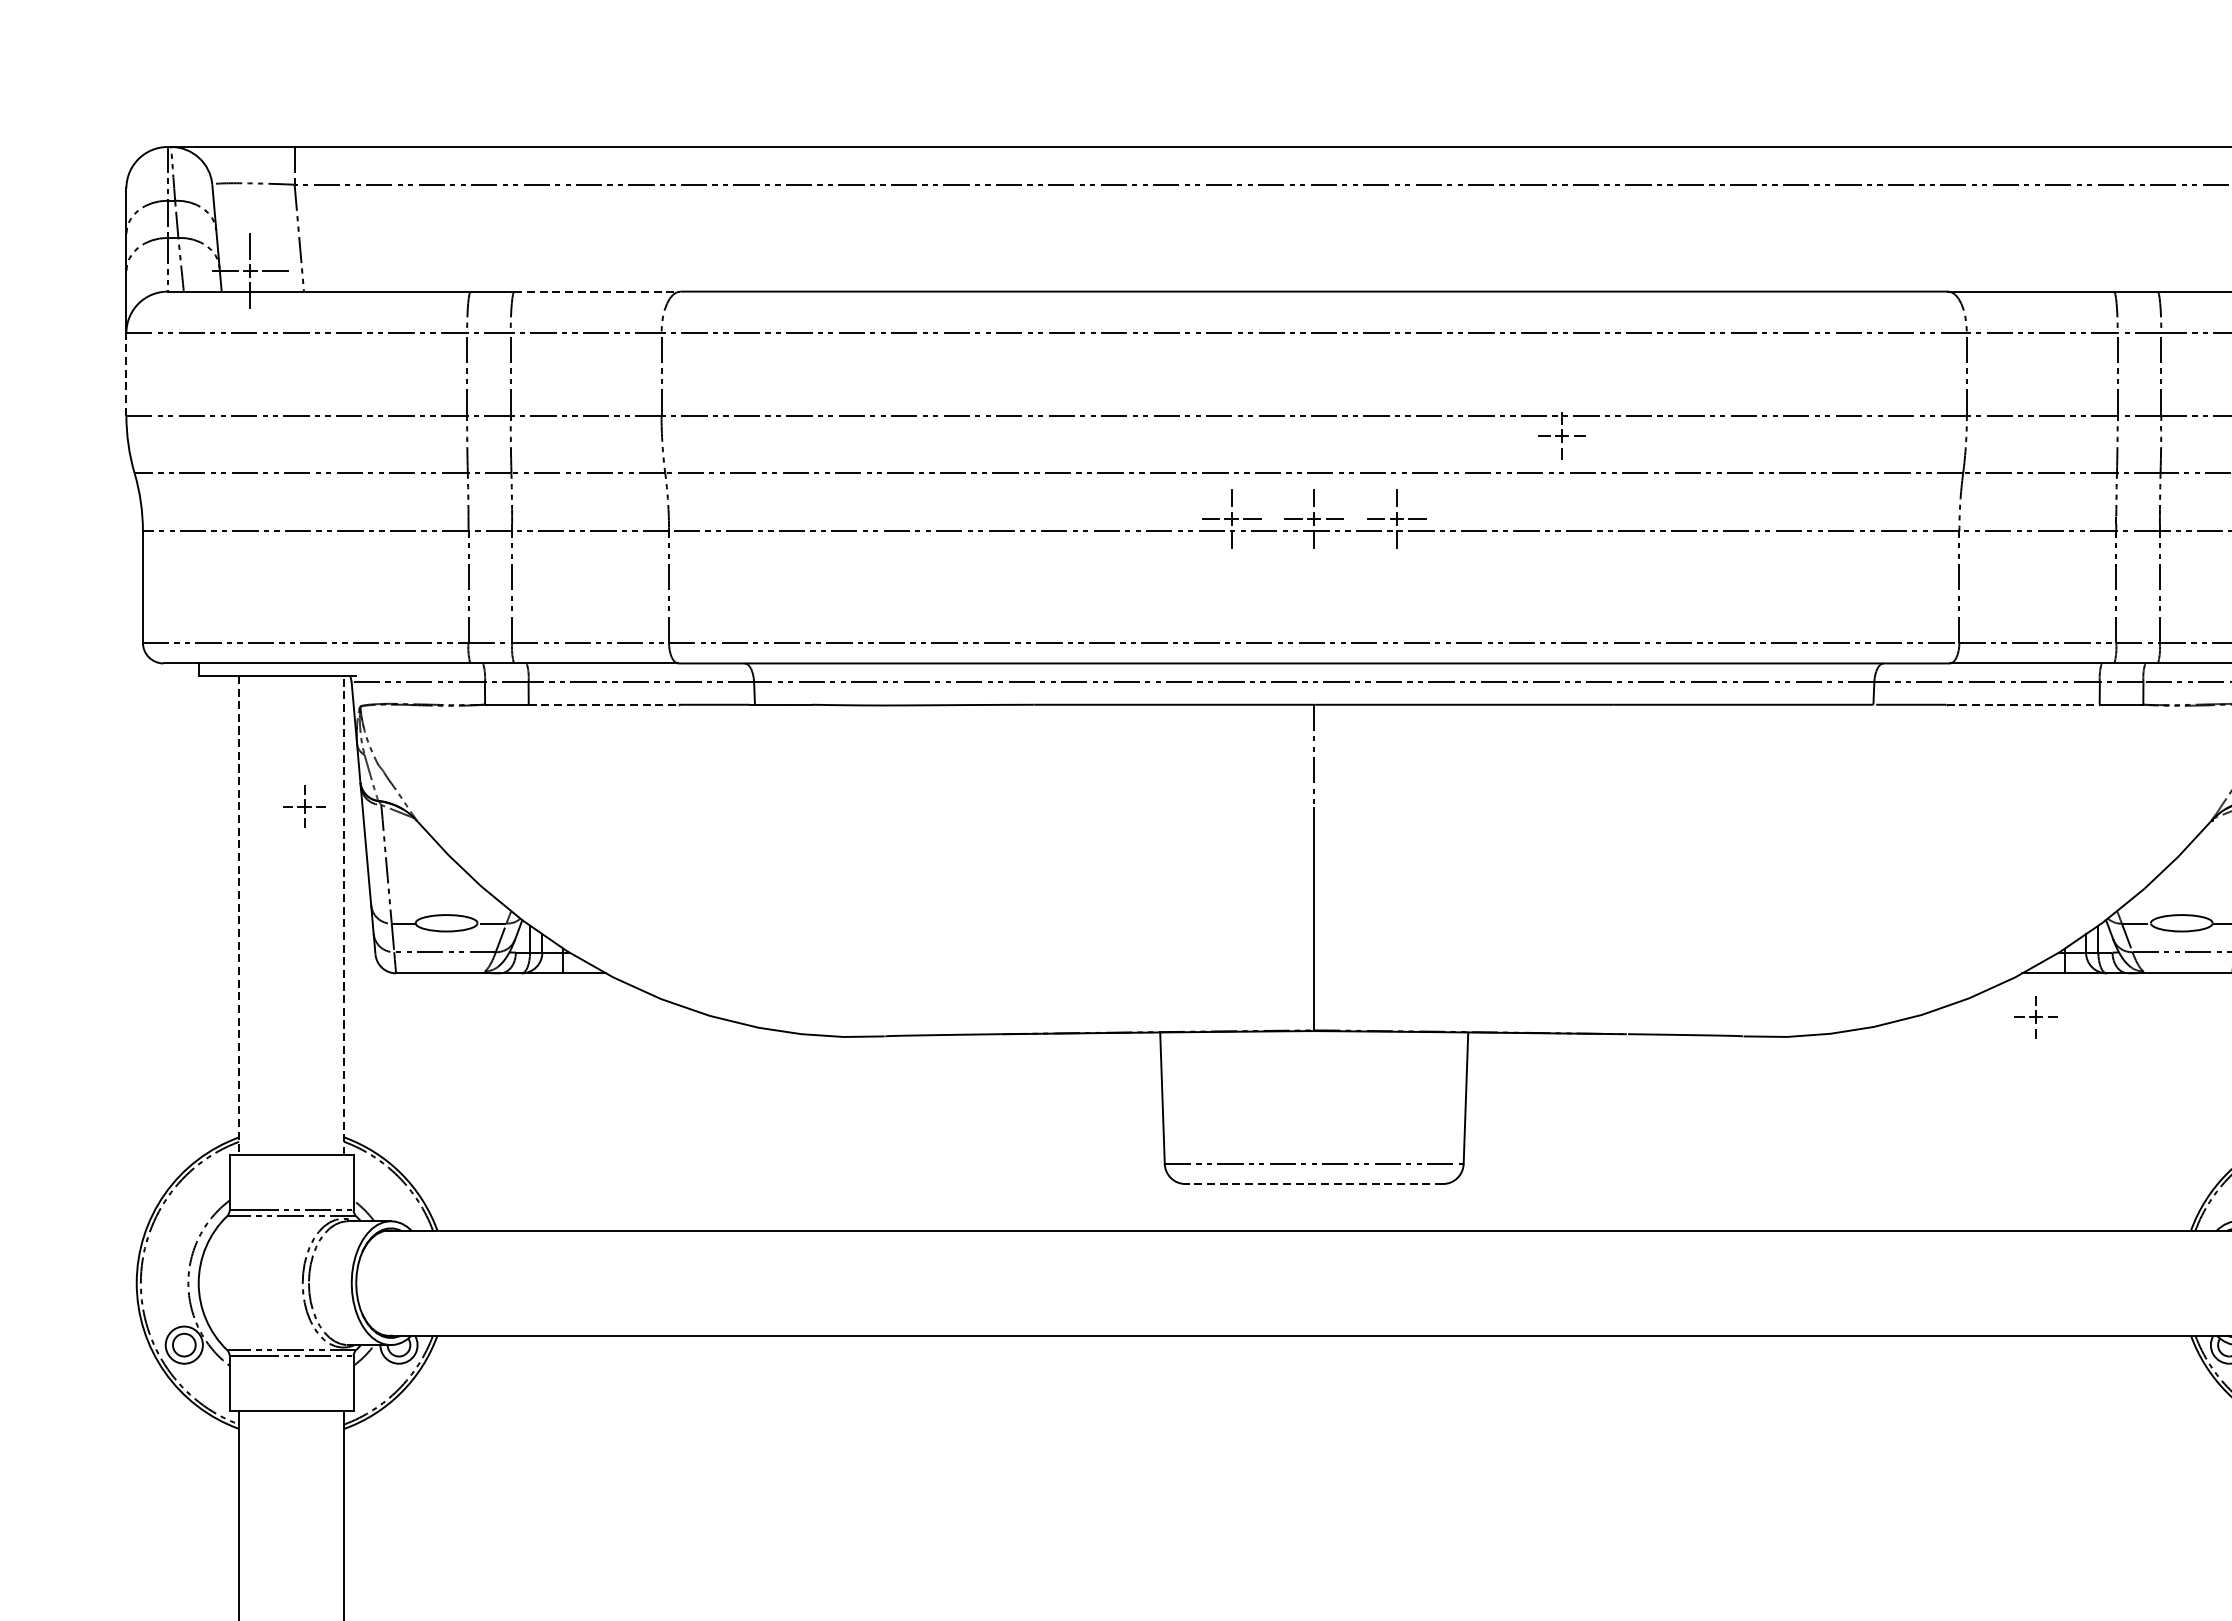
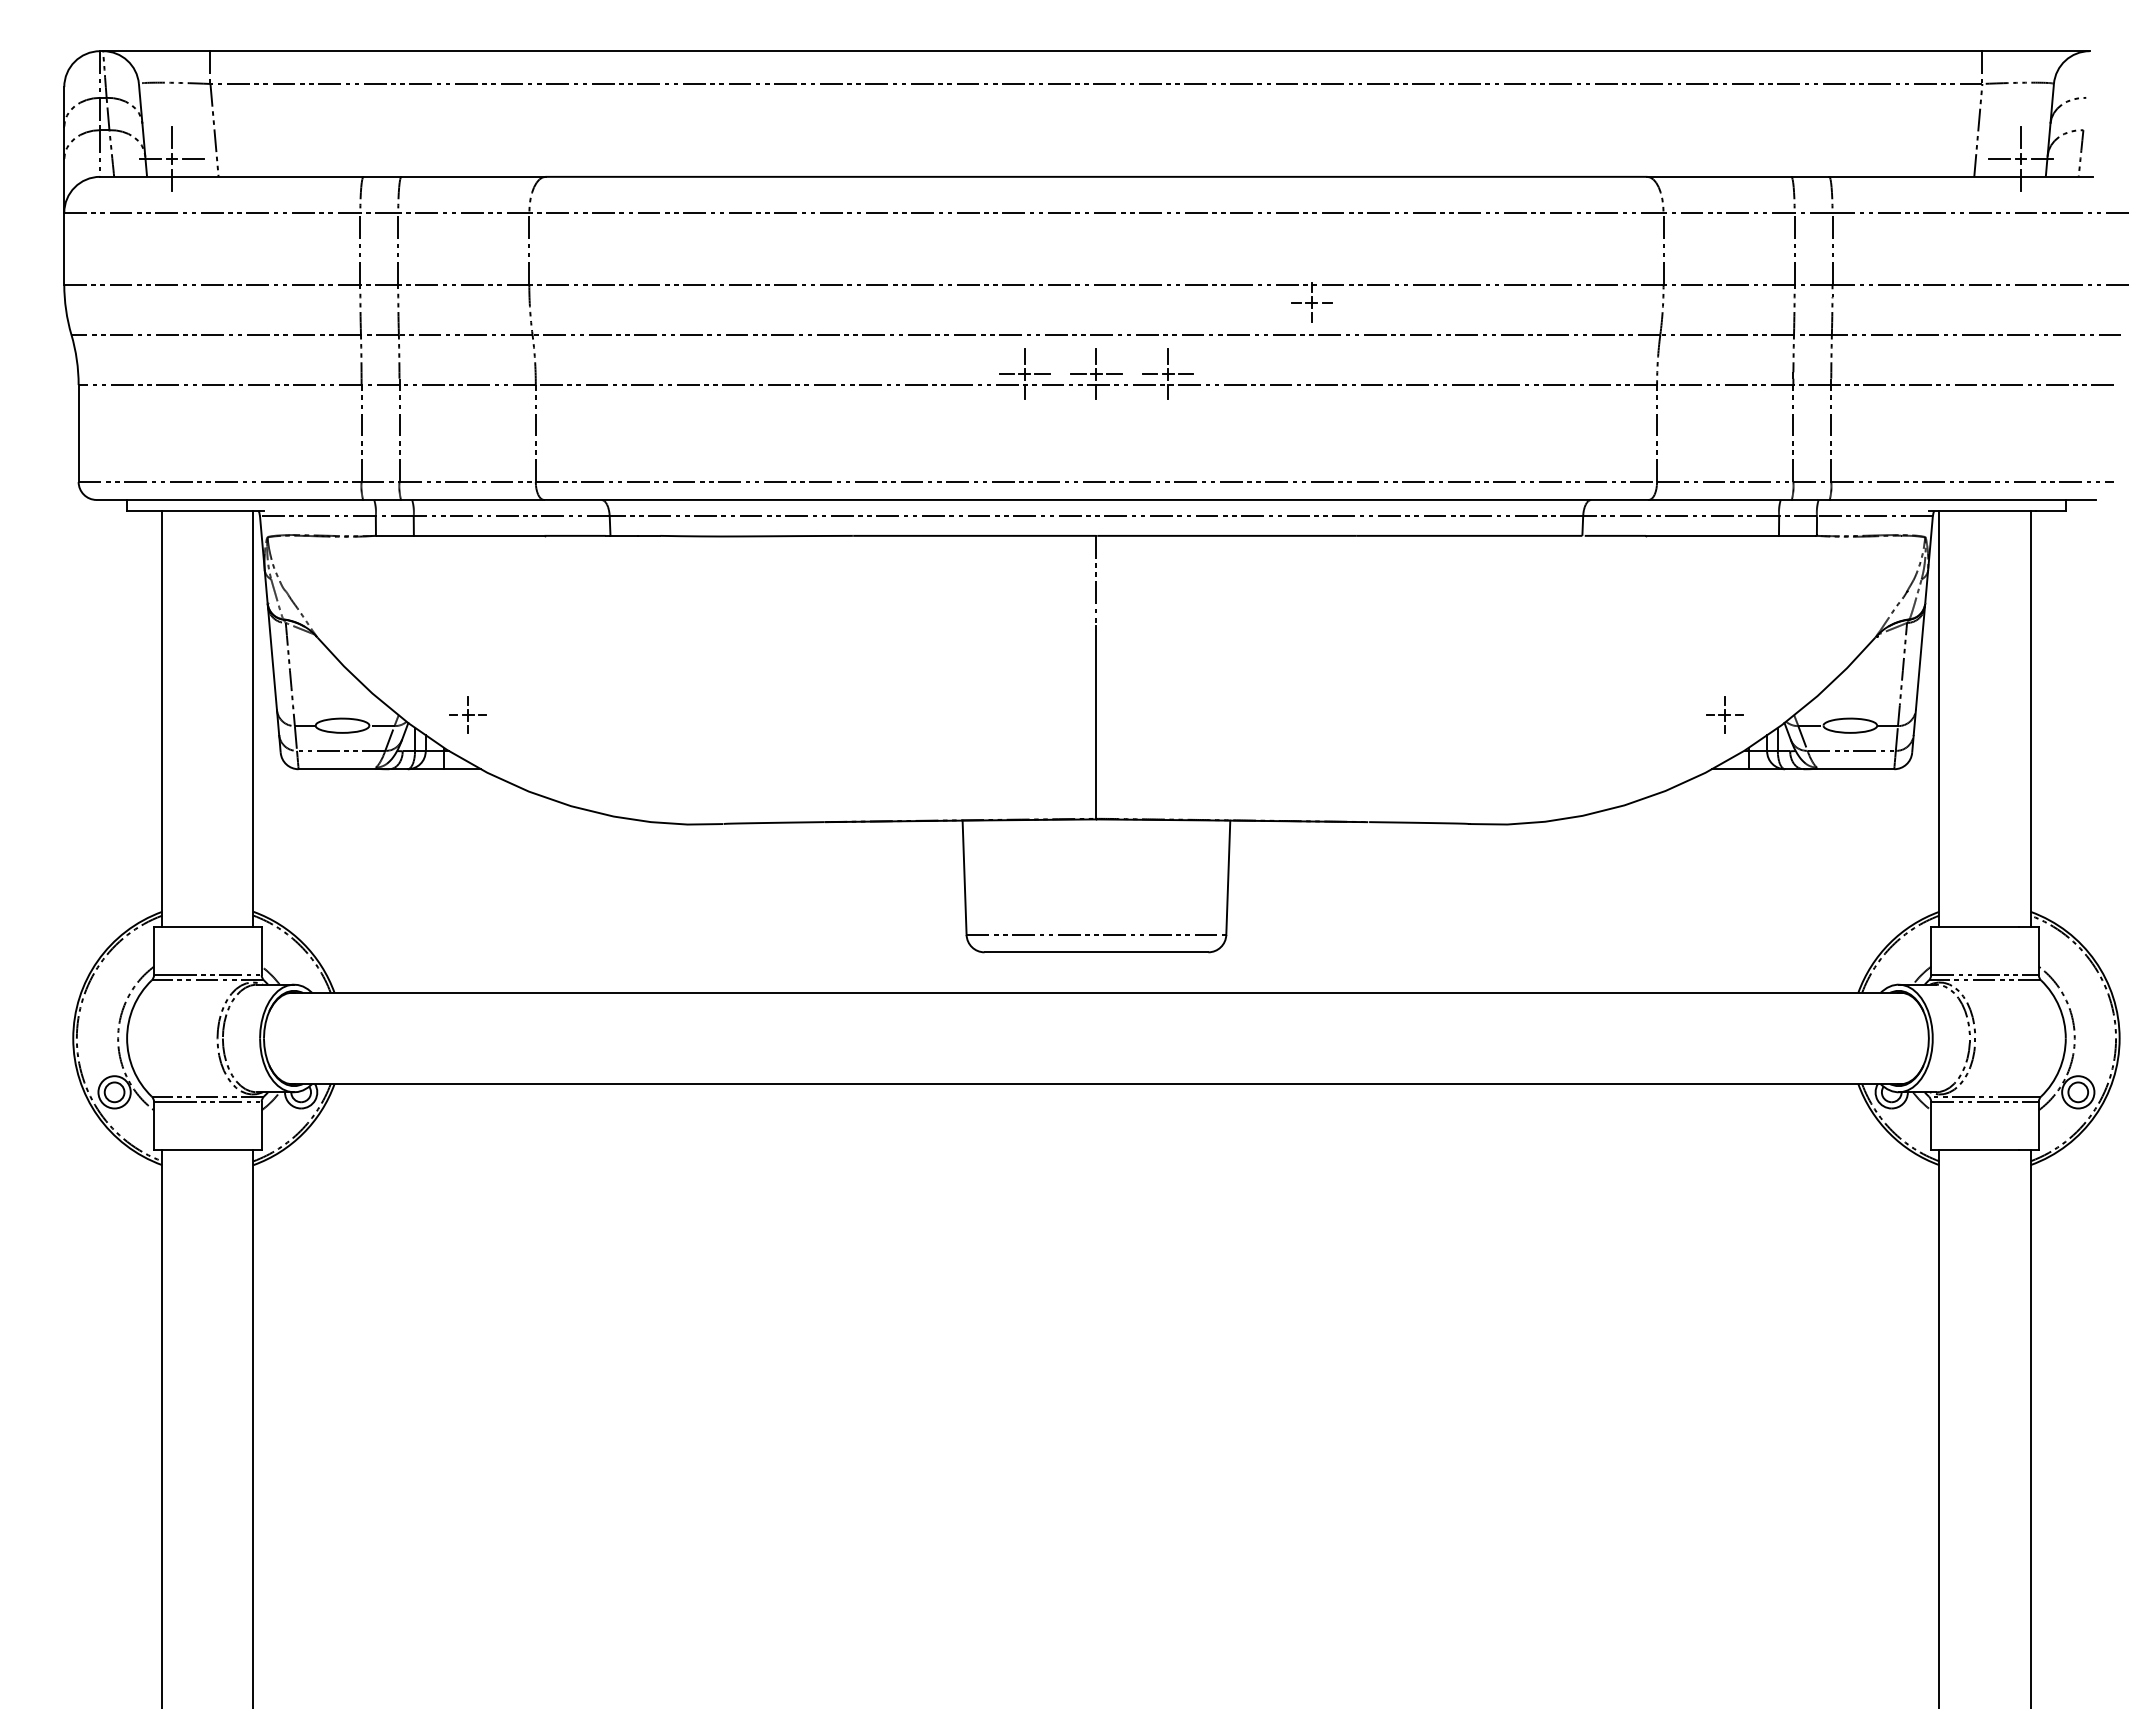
line: (597, 291) -> (473, 176), dashed -> solid
line: (126, 374) -> (64, 248), dashed -> solid
line: (604, 704) -> (479, 535), dashed -> solid
line: (2023, 704) -> (1712, 535), dashed -> solid
part: (303, 805) -> (467, 714), moved
line: (344, 914) -> (253, 718), dashed -> solid
line: (239, 916) -> (162, 719), dashed -> solid
part: (2035, 1016) -> (1724, 714), moved
line: (1314, 1184) -> (1096, 952), dashed -> solid

